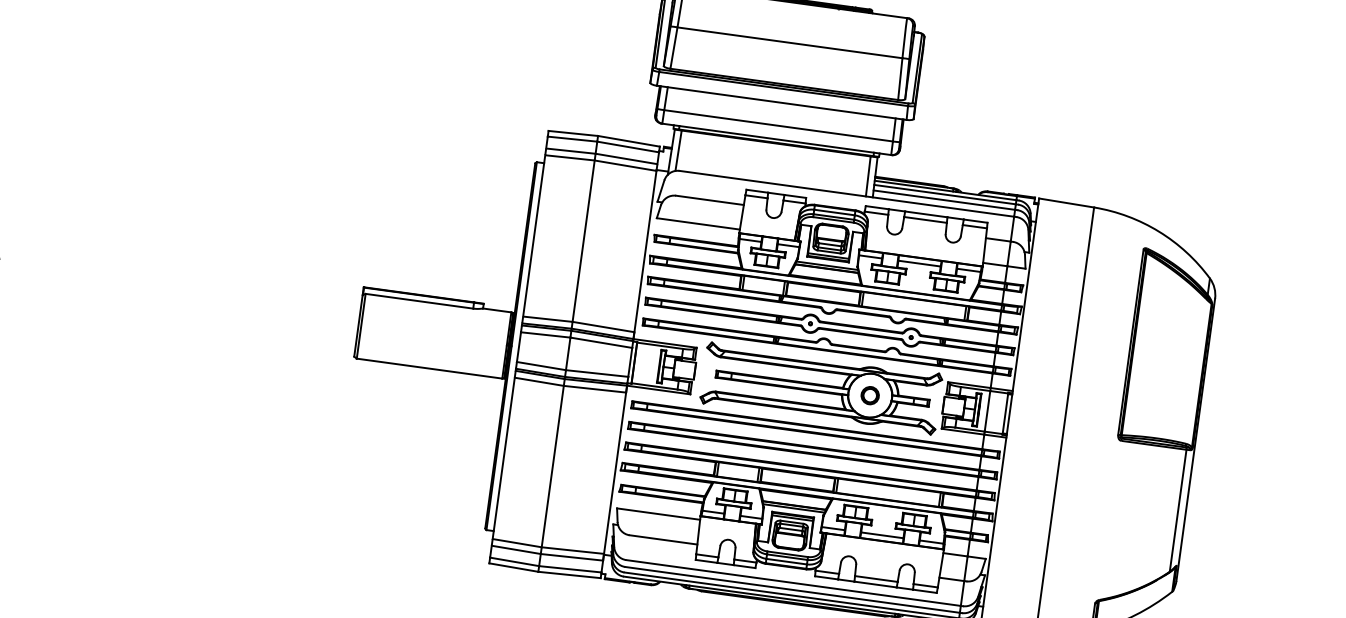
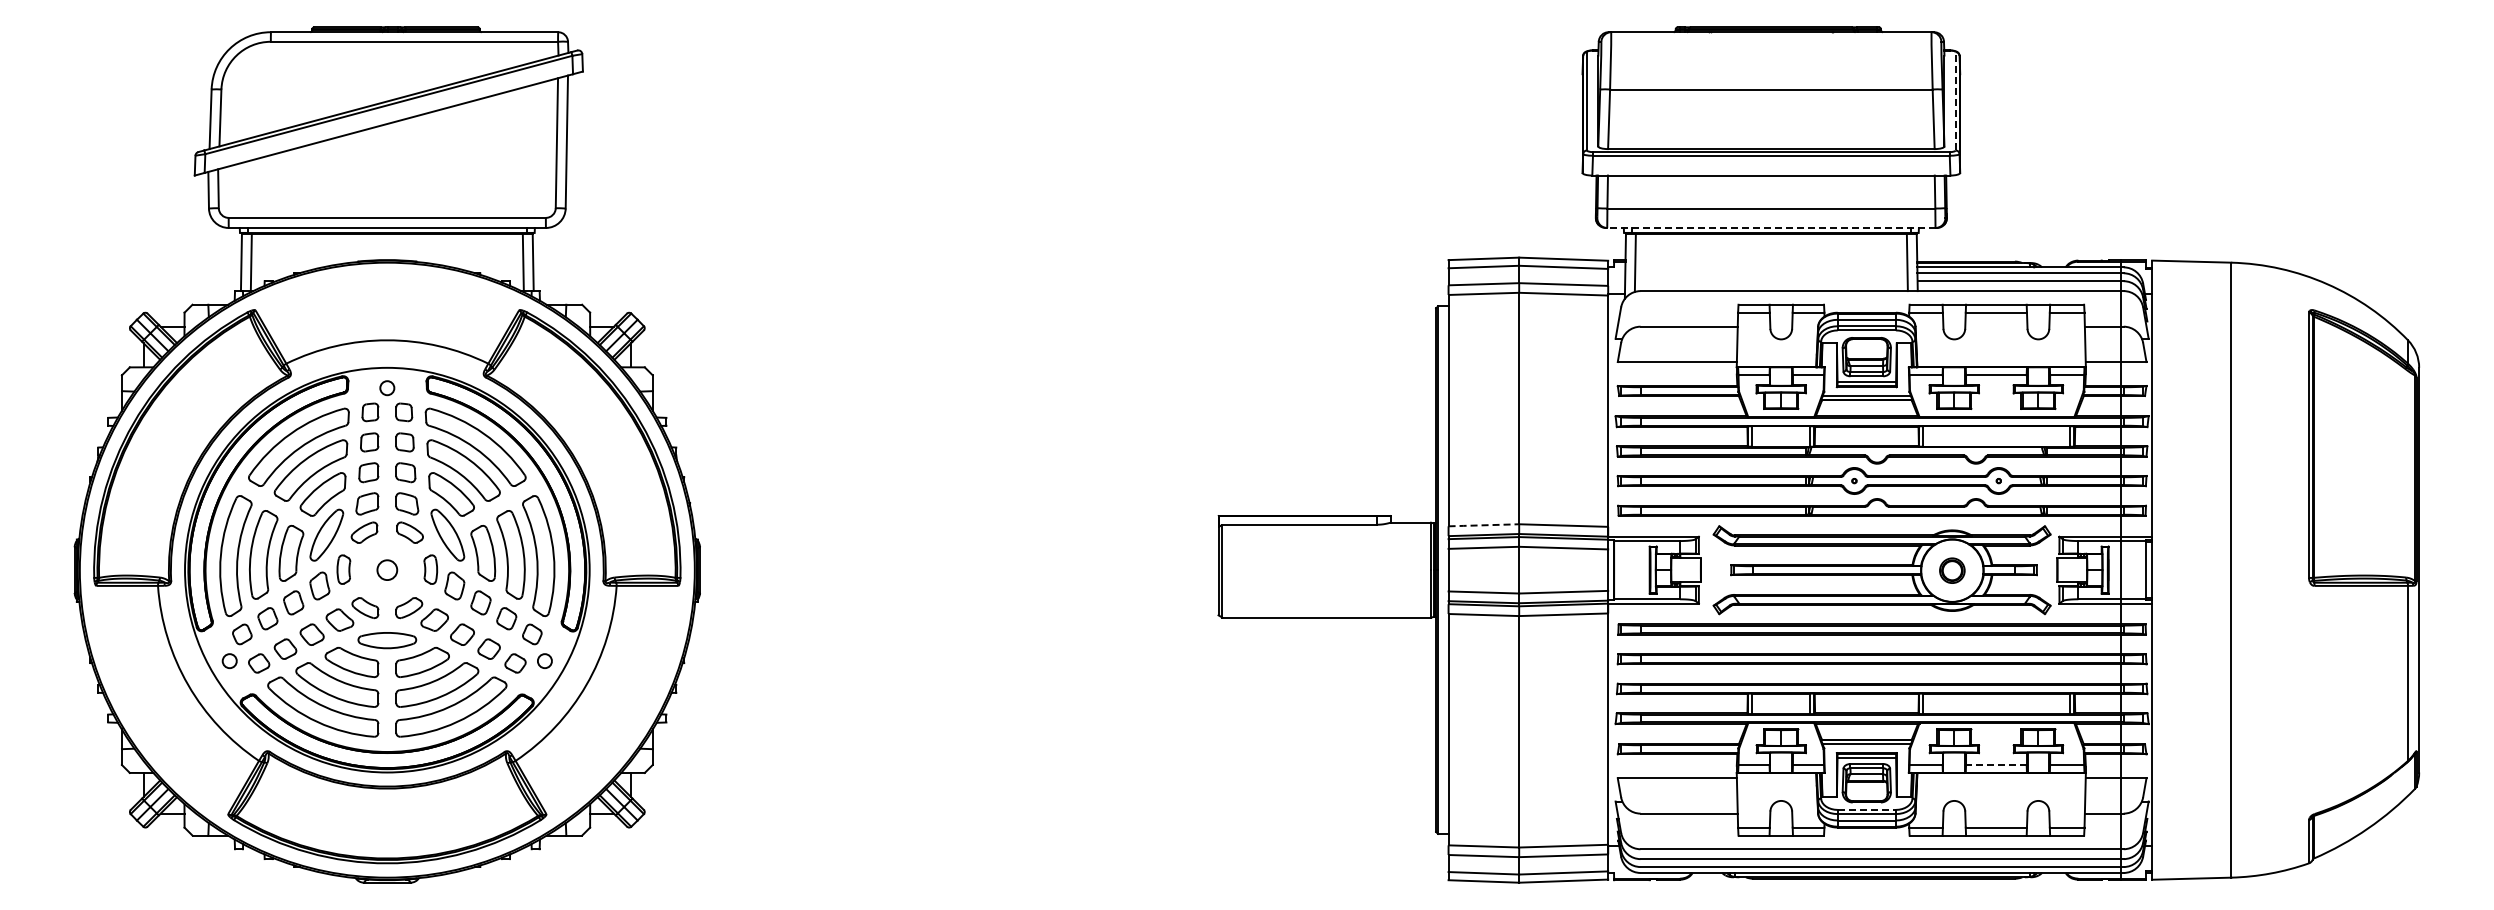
line: (917, 68) -> (1955, 100), solid -> dashed
line: (776, 138) -> (1770, 227), solid -> dashed
line: (547, 319) -> (1483, 525), solid -> dashed
line: (881, 535) -> (1995, 765), solid -> dashed
line: (788, 554) -> (1867, 809), solid -> dashed

